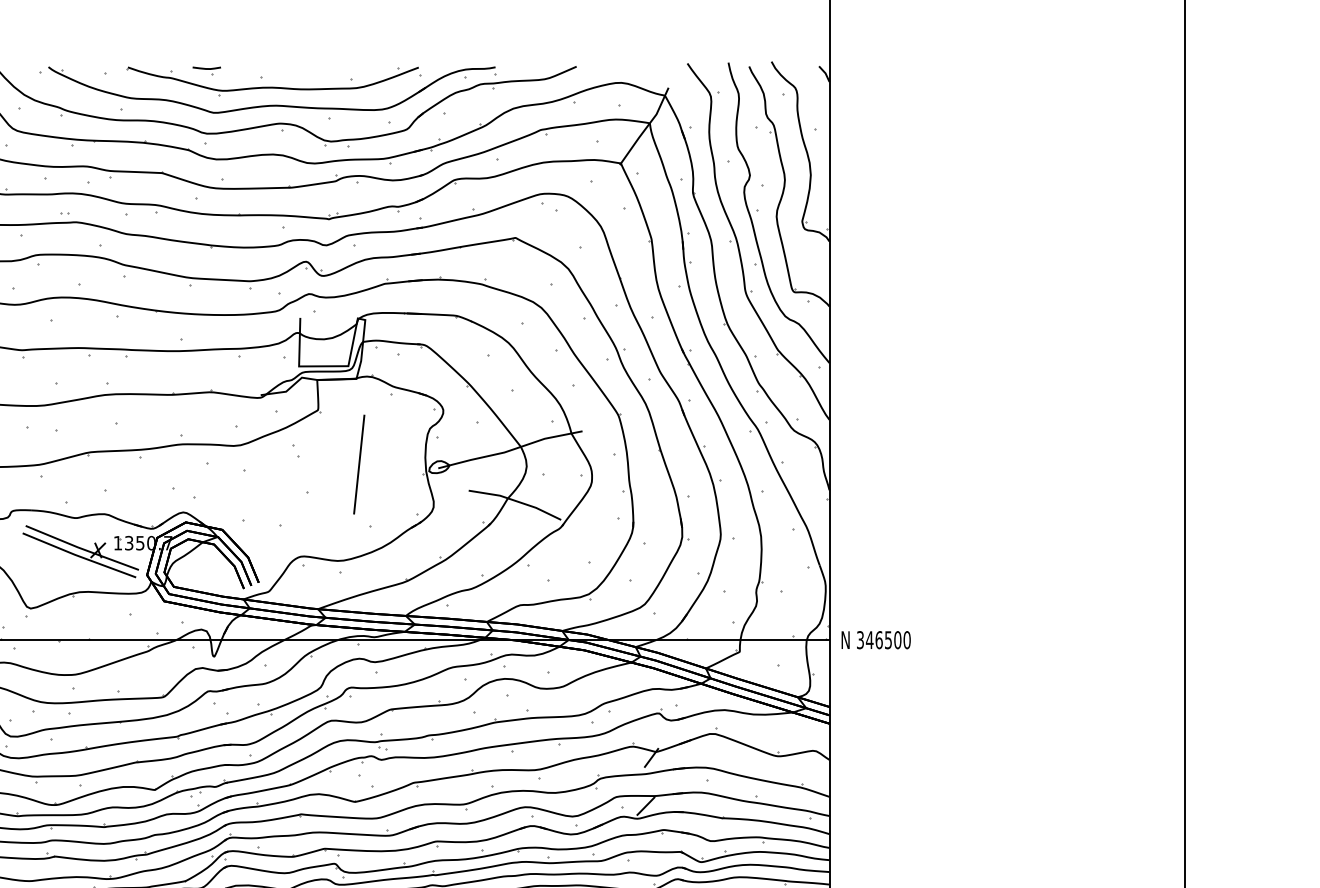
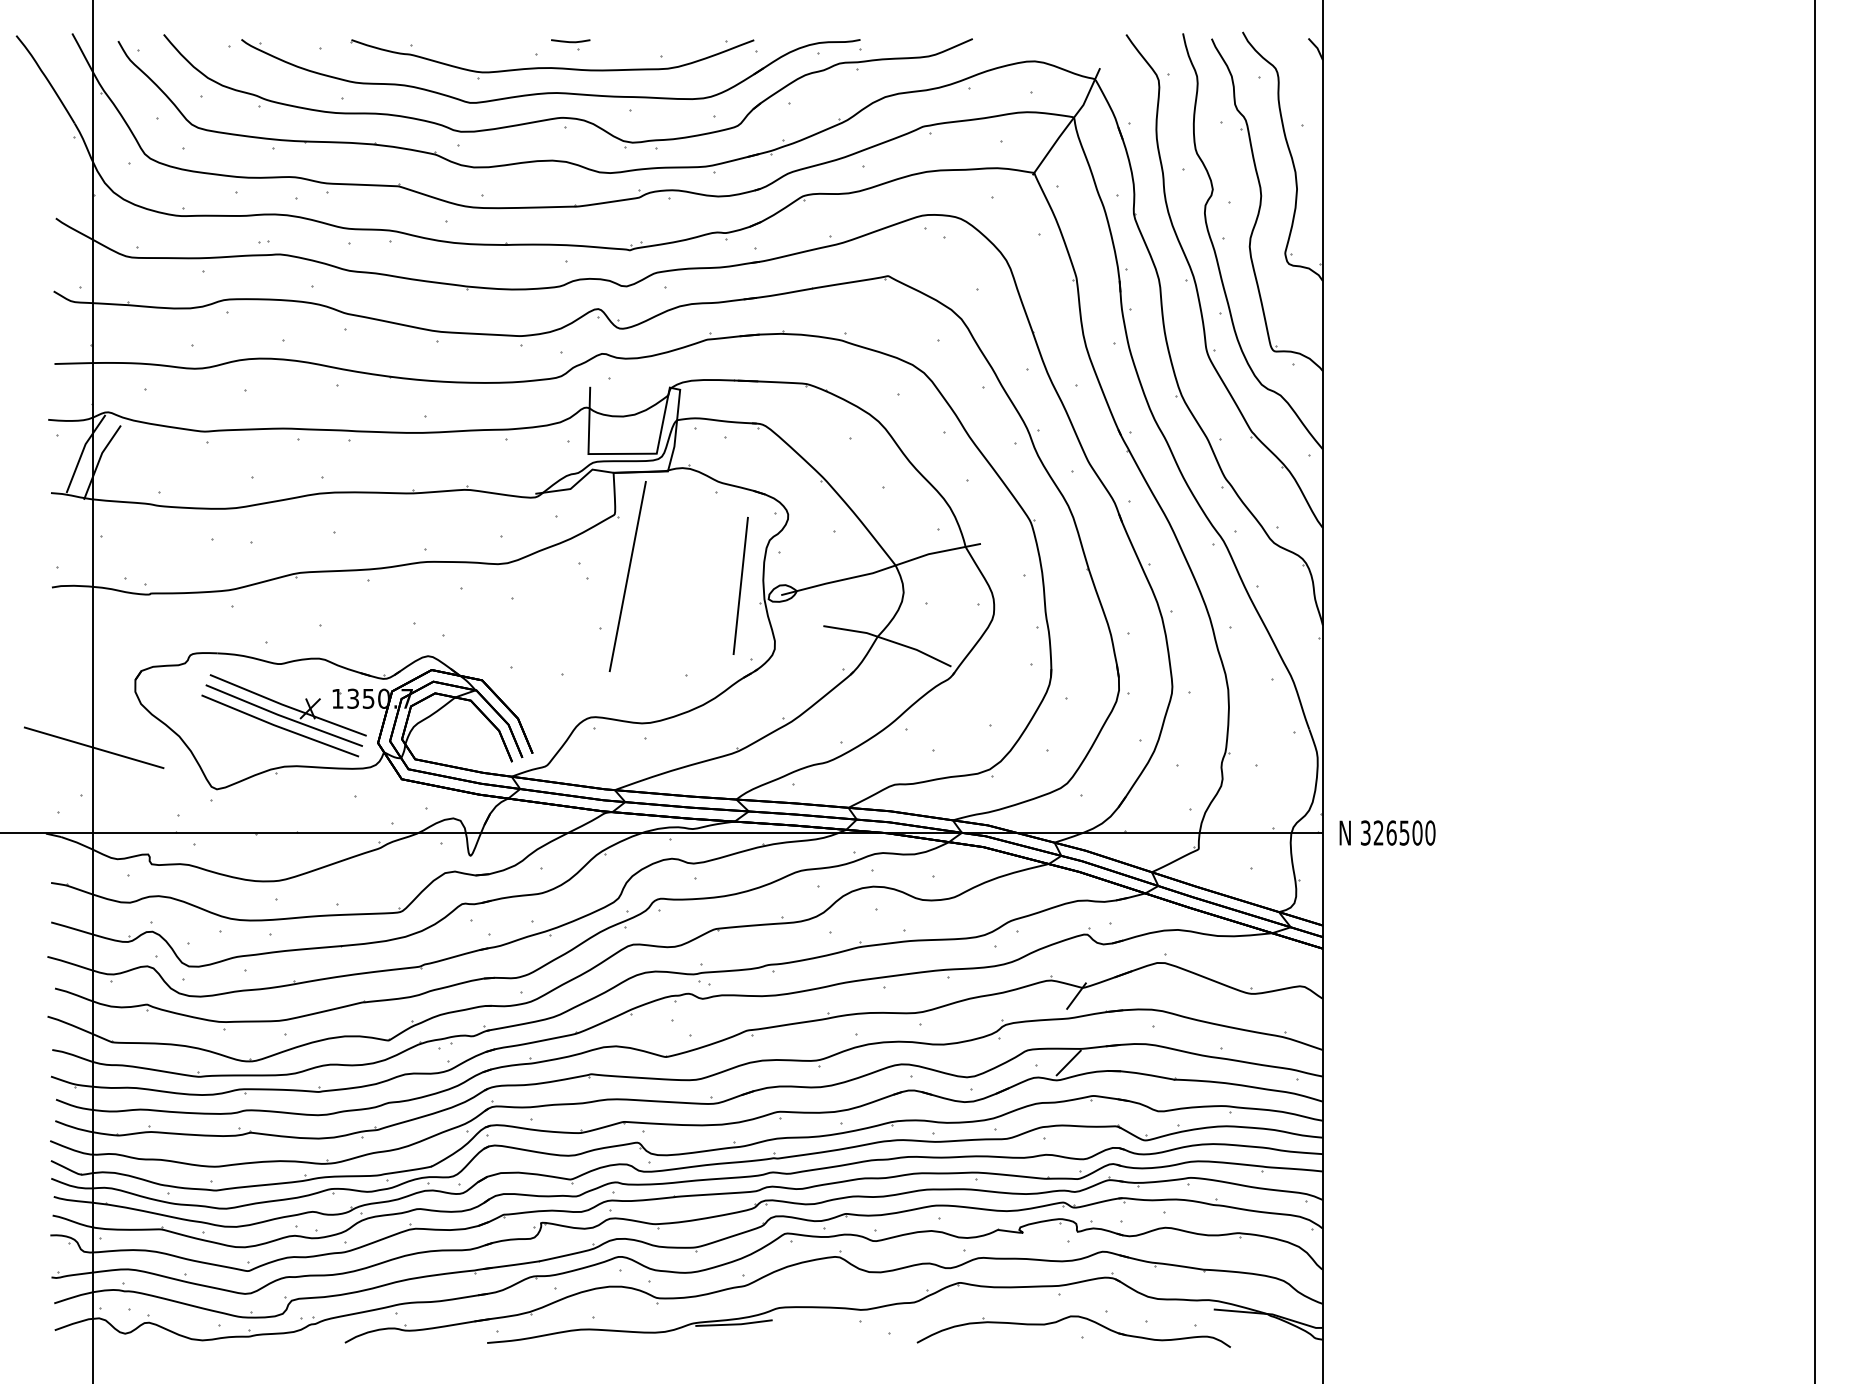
part: (206, 70) -> (570, 44), moved
line: (327, 454) -> (627, 576), added
line: (359, 464) -> (740, 585), moved
line: (75, 562) -> (278, 725), added
text: (869, 639) -> (1378, 832), 346500 -> 326500

